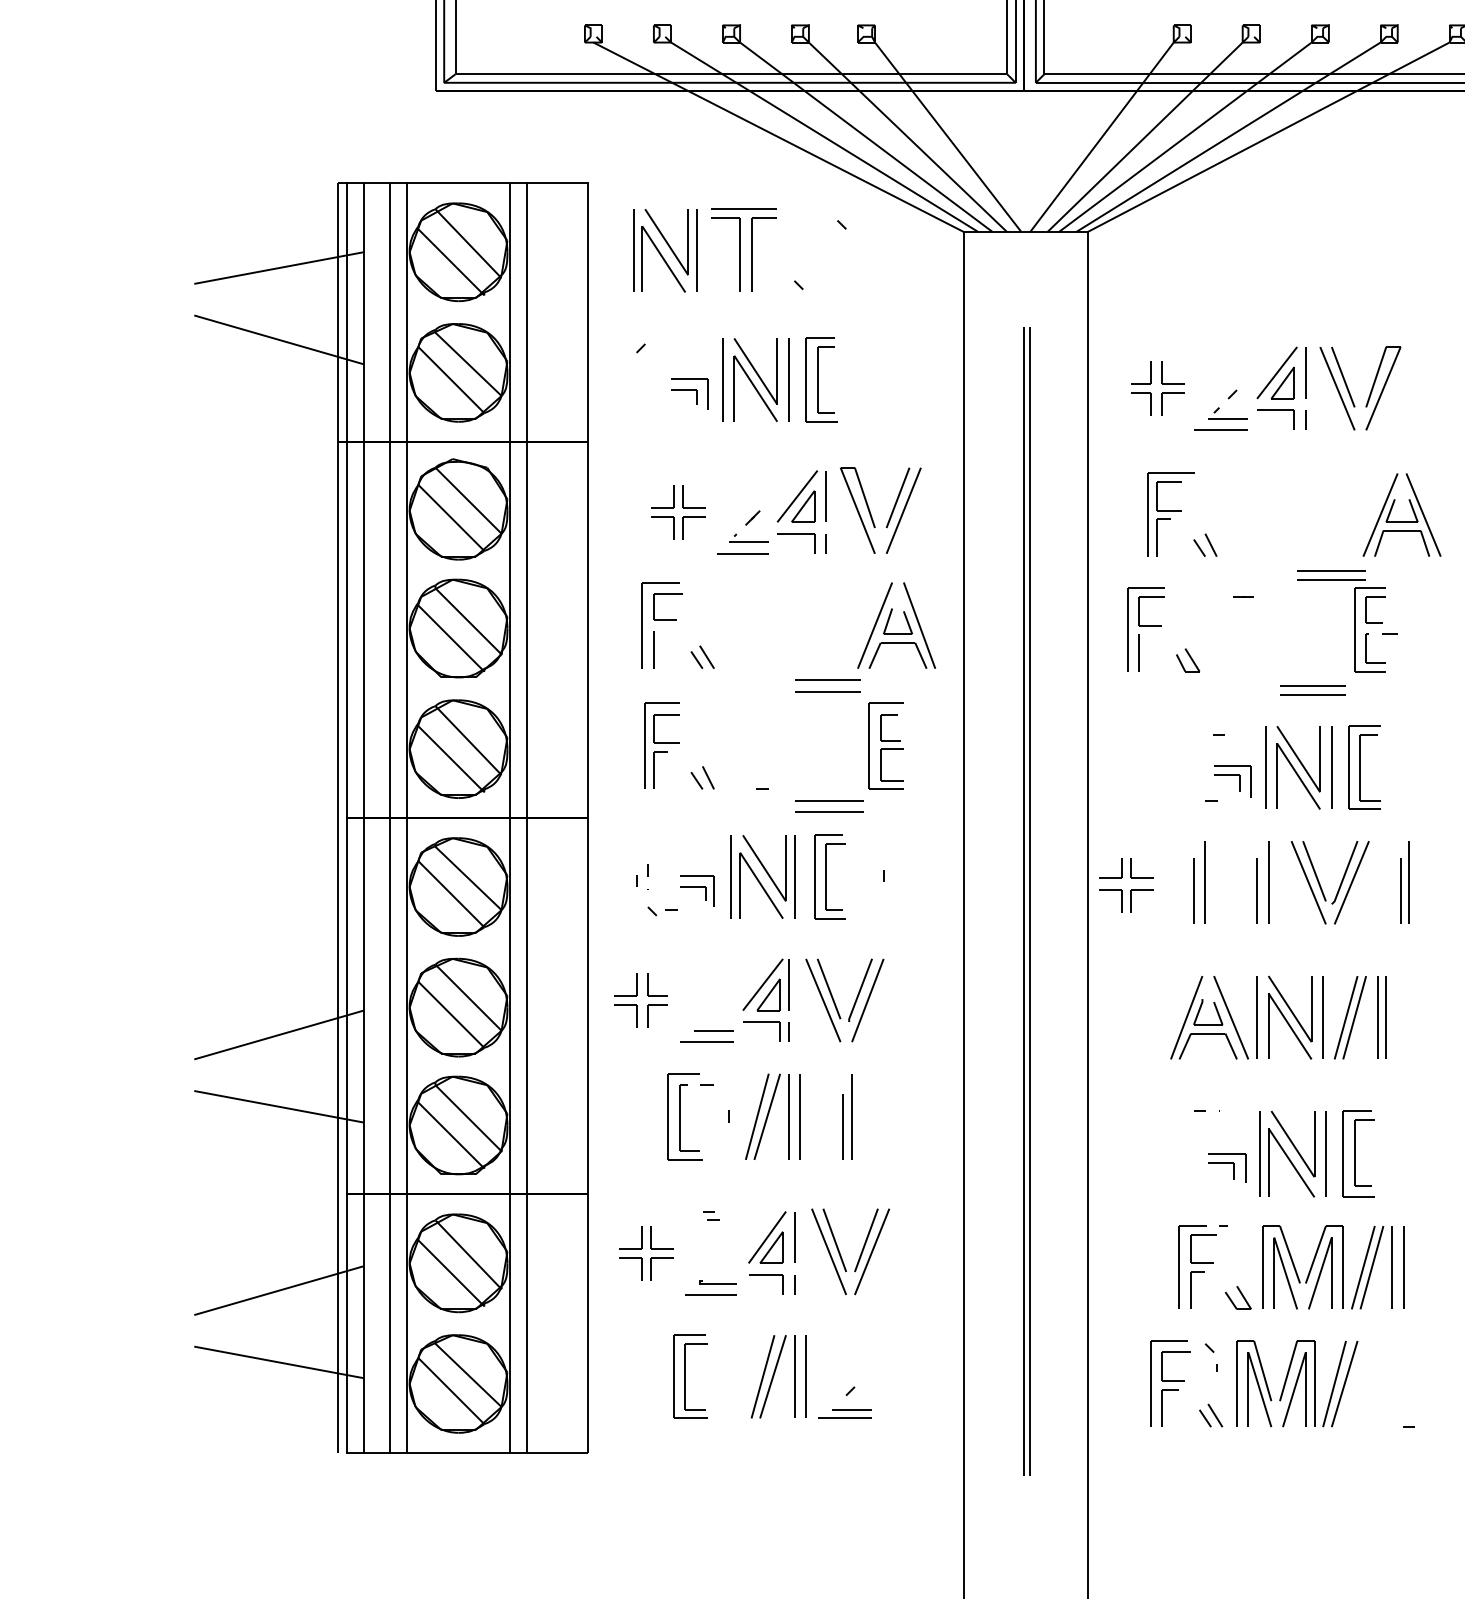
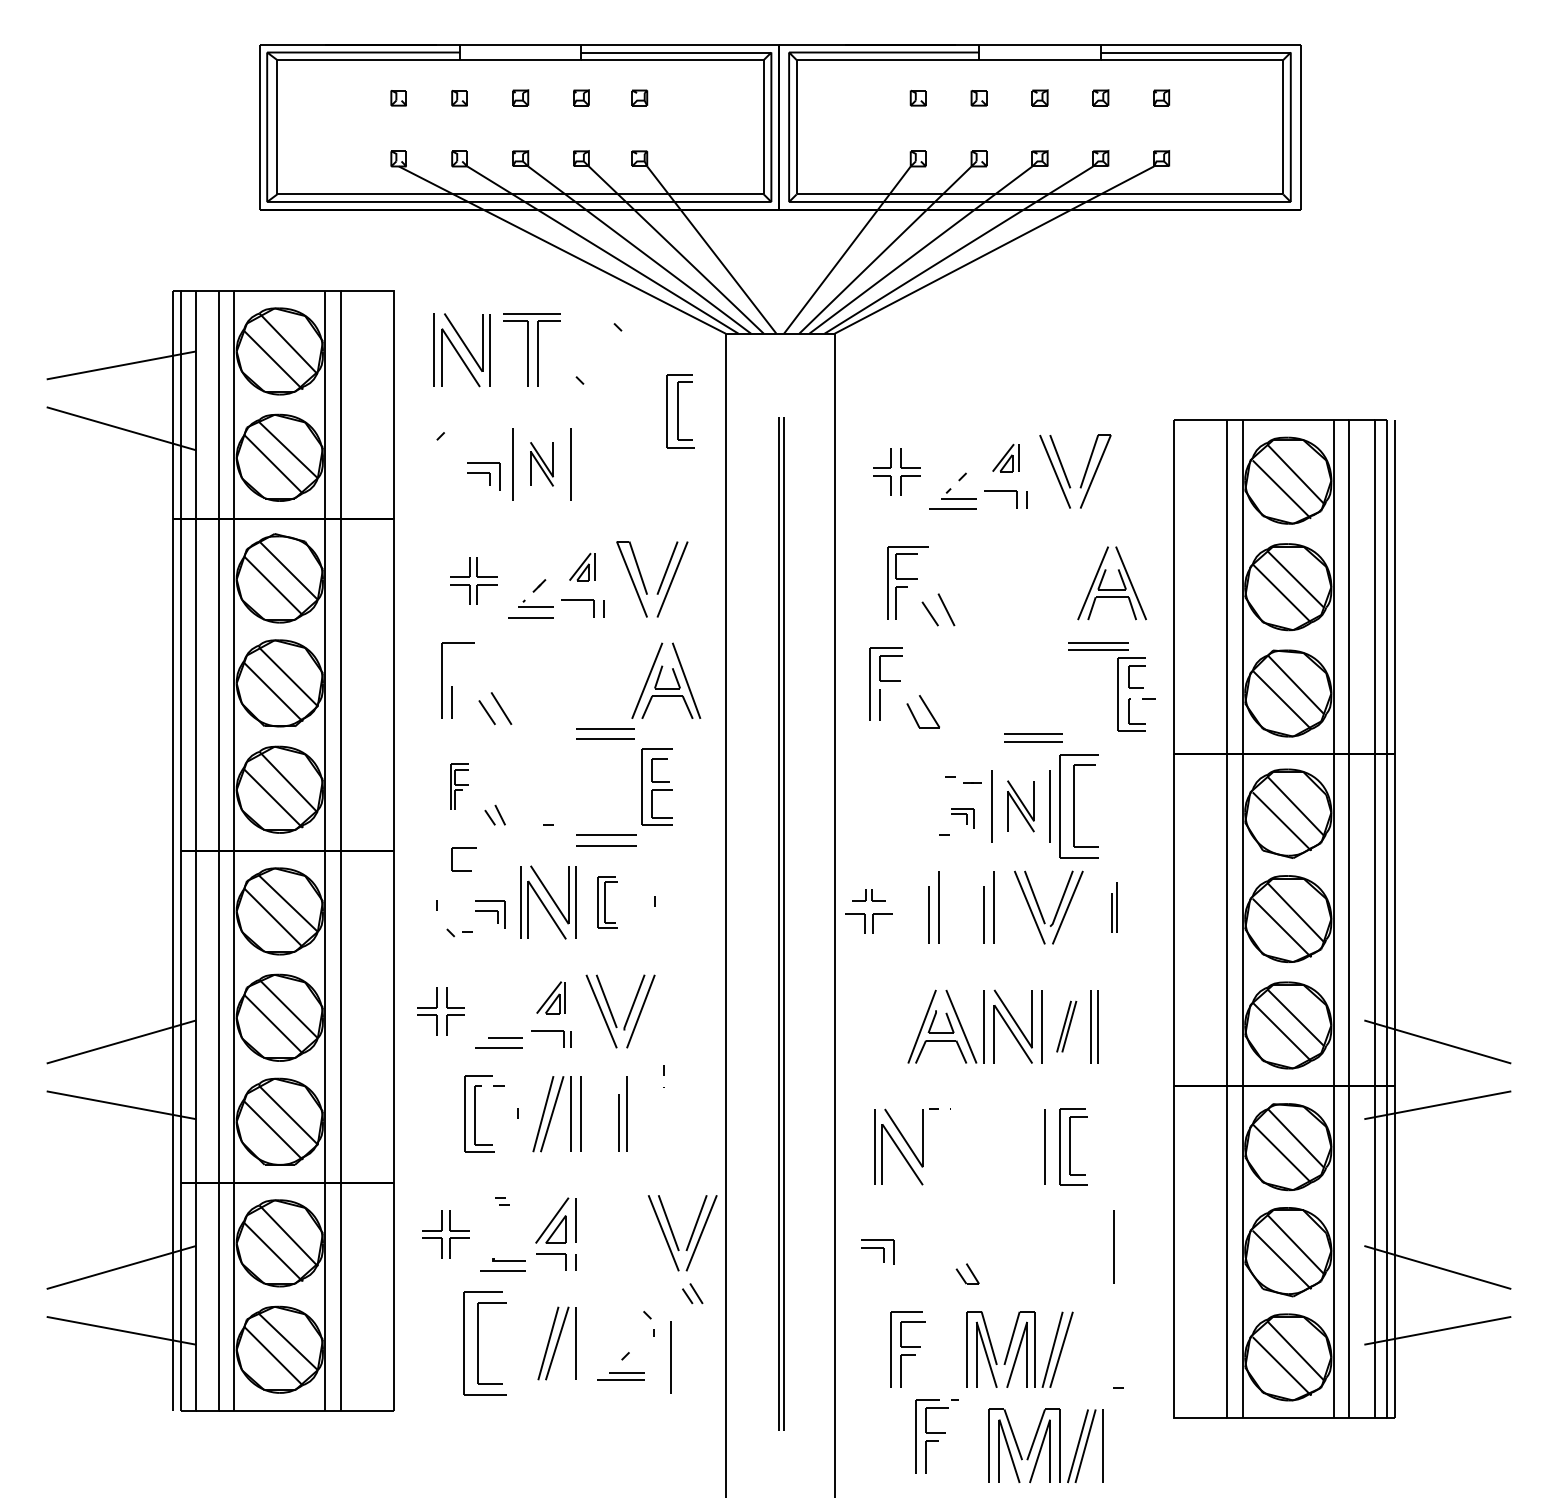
part: (1281, 372) -> (1005, 457), size x0.6
part: (755, 380) -> (541, 464), size x0.6
part: (820, 380) -> (680, 411), moved
part: (801, 496) -> (582, 566), size x0.6
part: (1205, 544) -> (938, 609), size x1.6
part: (666, 594) -> (463, 848), moved
line: (1243, 596) -> (972, 782), moved
part: (1346, 620) -> (1111, 686), moved
part: (701, 656) -> (494, 708), size x1.6
part: (1188, 659) -> (923, 710), size x1.6
part: (662, 745) -> (459, 786), size x0.6
part: (1298, 768) -> (1020, 806), size x0.7
part: (1363, 768) -> (1078, 806), size x1.4
part: (1232, 781) -> (962, 818), size x0.7
part: (1125, 868) -> (868, 895), size x0.7
line: (647, 875) -> (663, 1075), moved
part: (829, 876) -> (607, 902), size x0.7
part: (1404, 882) -> (1114, 907), size x0.7
part: (765, 984) -> (550, 997), size x0.7
part: (1350, 1017) -> (1066, 1026), size x0.7
part: (1286, 1153) -> (898, 1146), moved
part: (1226, 1167) -> (877, 1251), moved
part: (841, 1254) -> (674, 1235), moved
part: (1202, 1266) -> (936, 1436), moved
part: (1326, 1266) -> (1045, 1445), moved
line: (1213, 1353) -> (650, 1319), moved
part: (690, 1376) -> (484, 1343), size x1.4
line: (805, 1376) -> (670, 1357), moved
part: (1210, 1415) -> (692, 1293), moved

